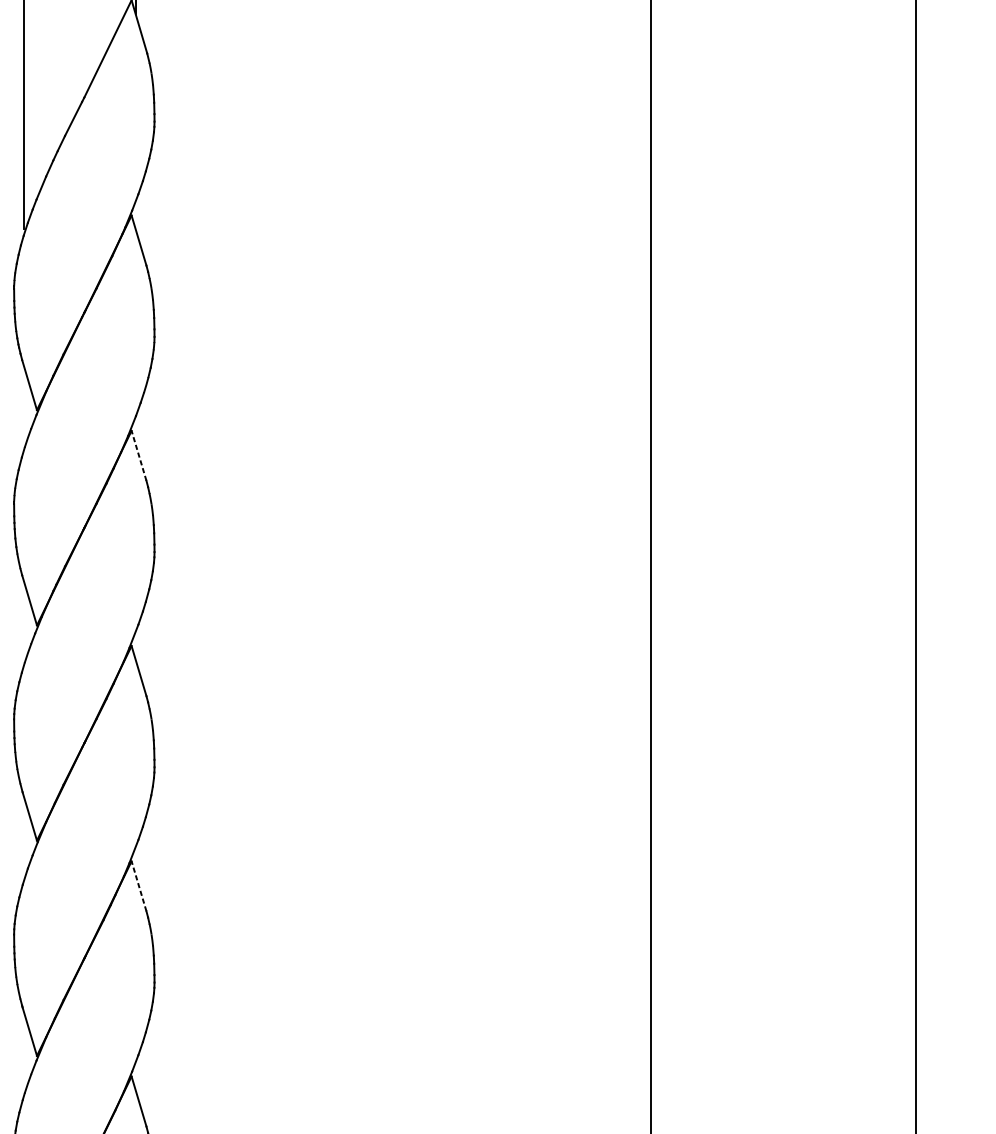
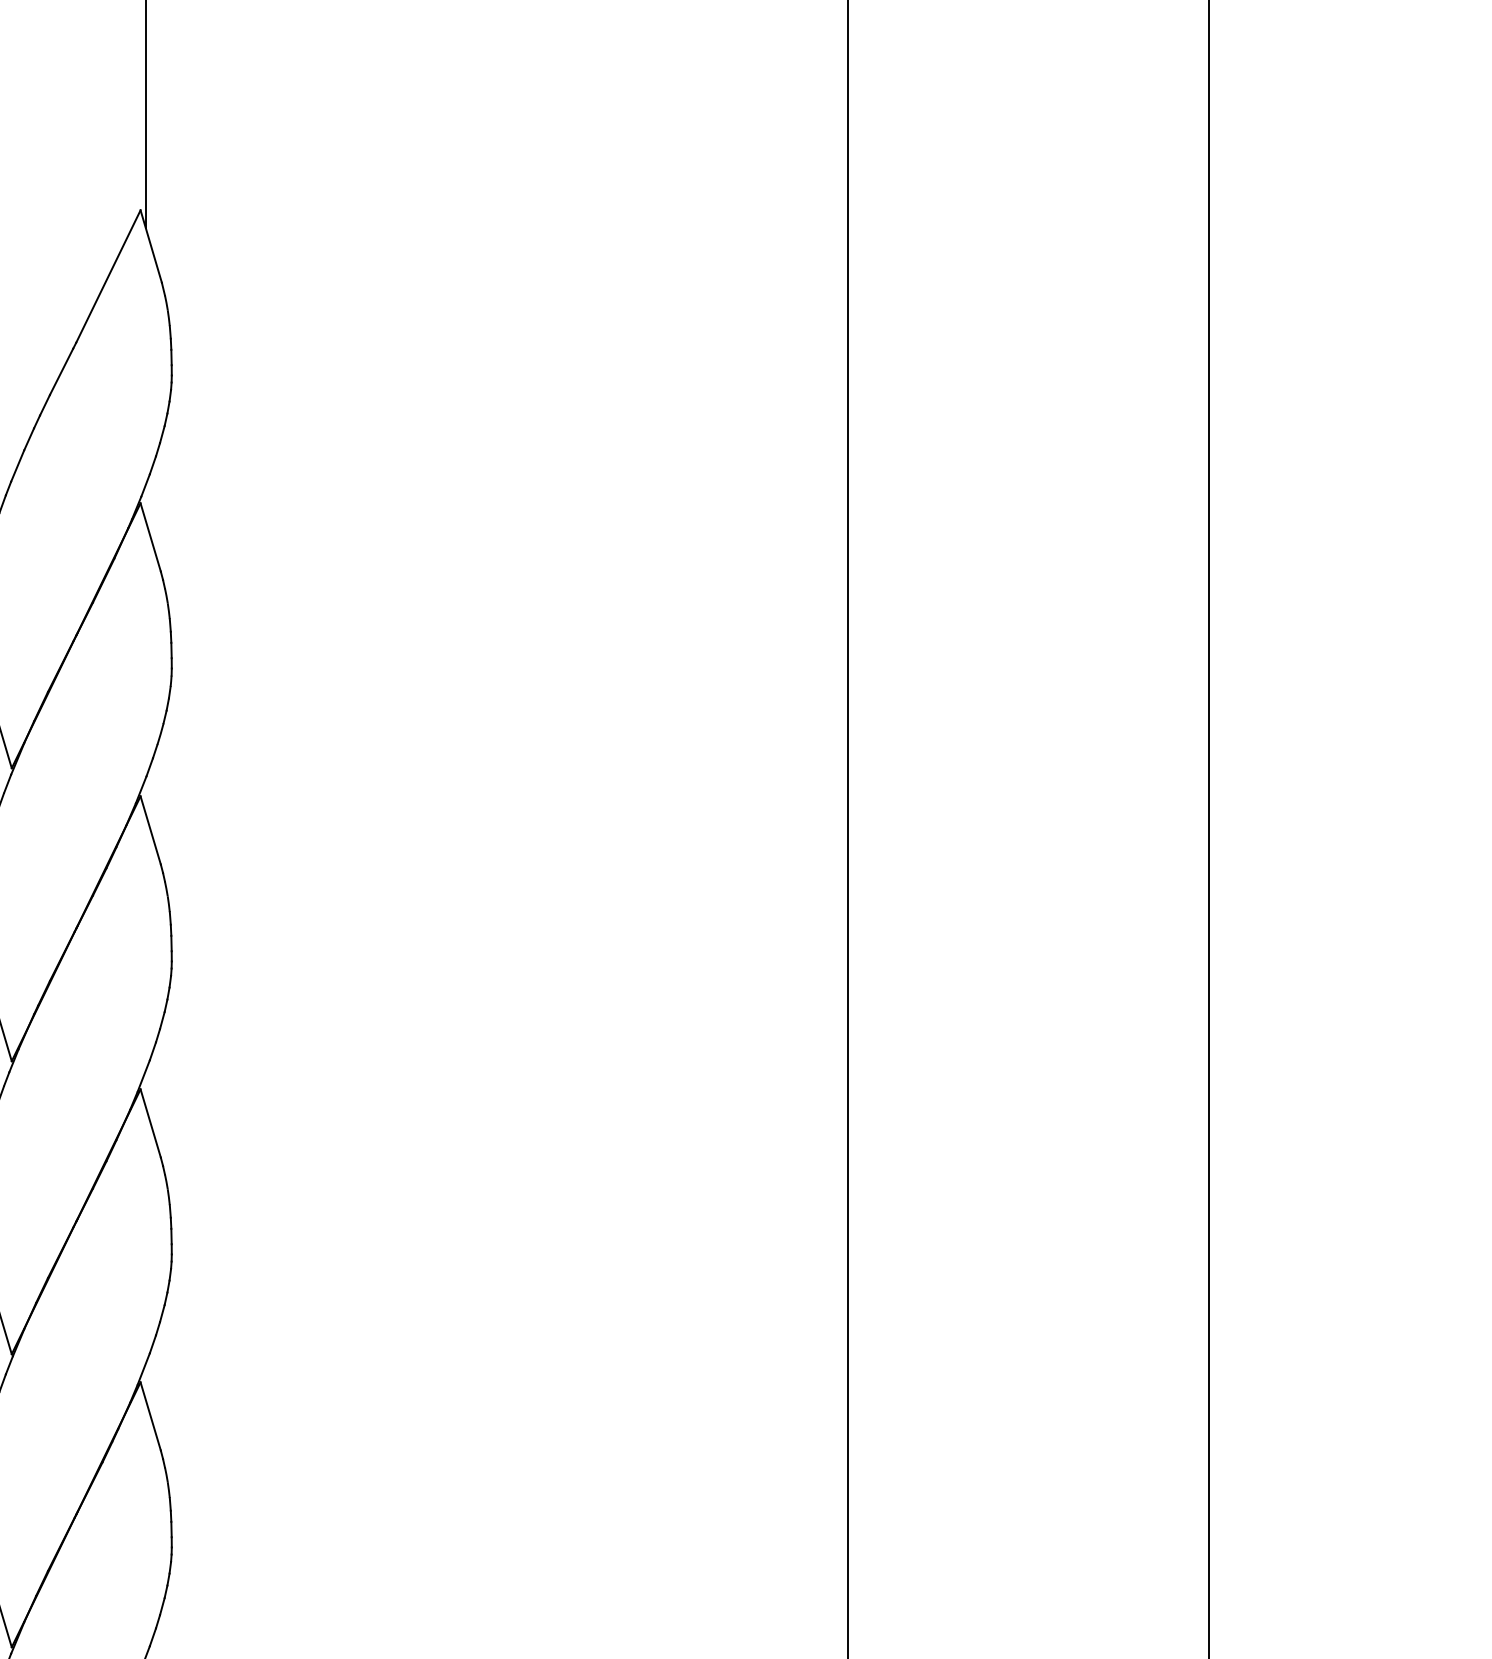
line: (138, 455) -> (150, 830), dashed -> solid
line: (138, 886) -> (150, 1416), dashed -> solid

